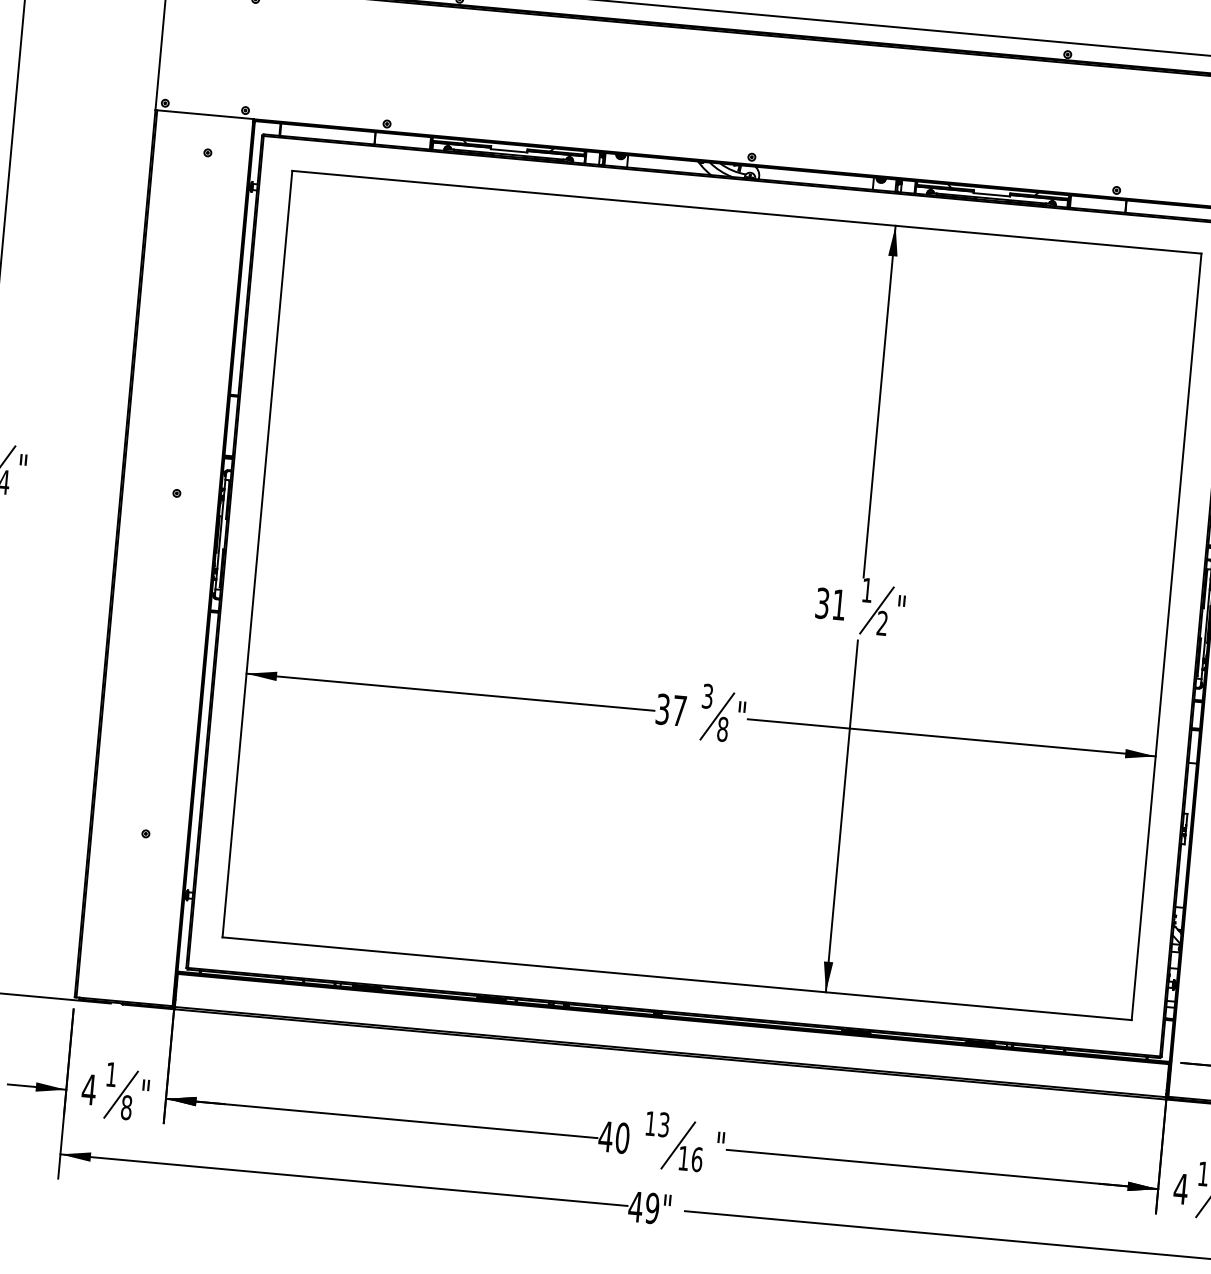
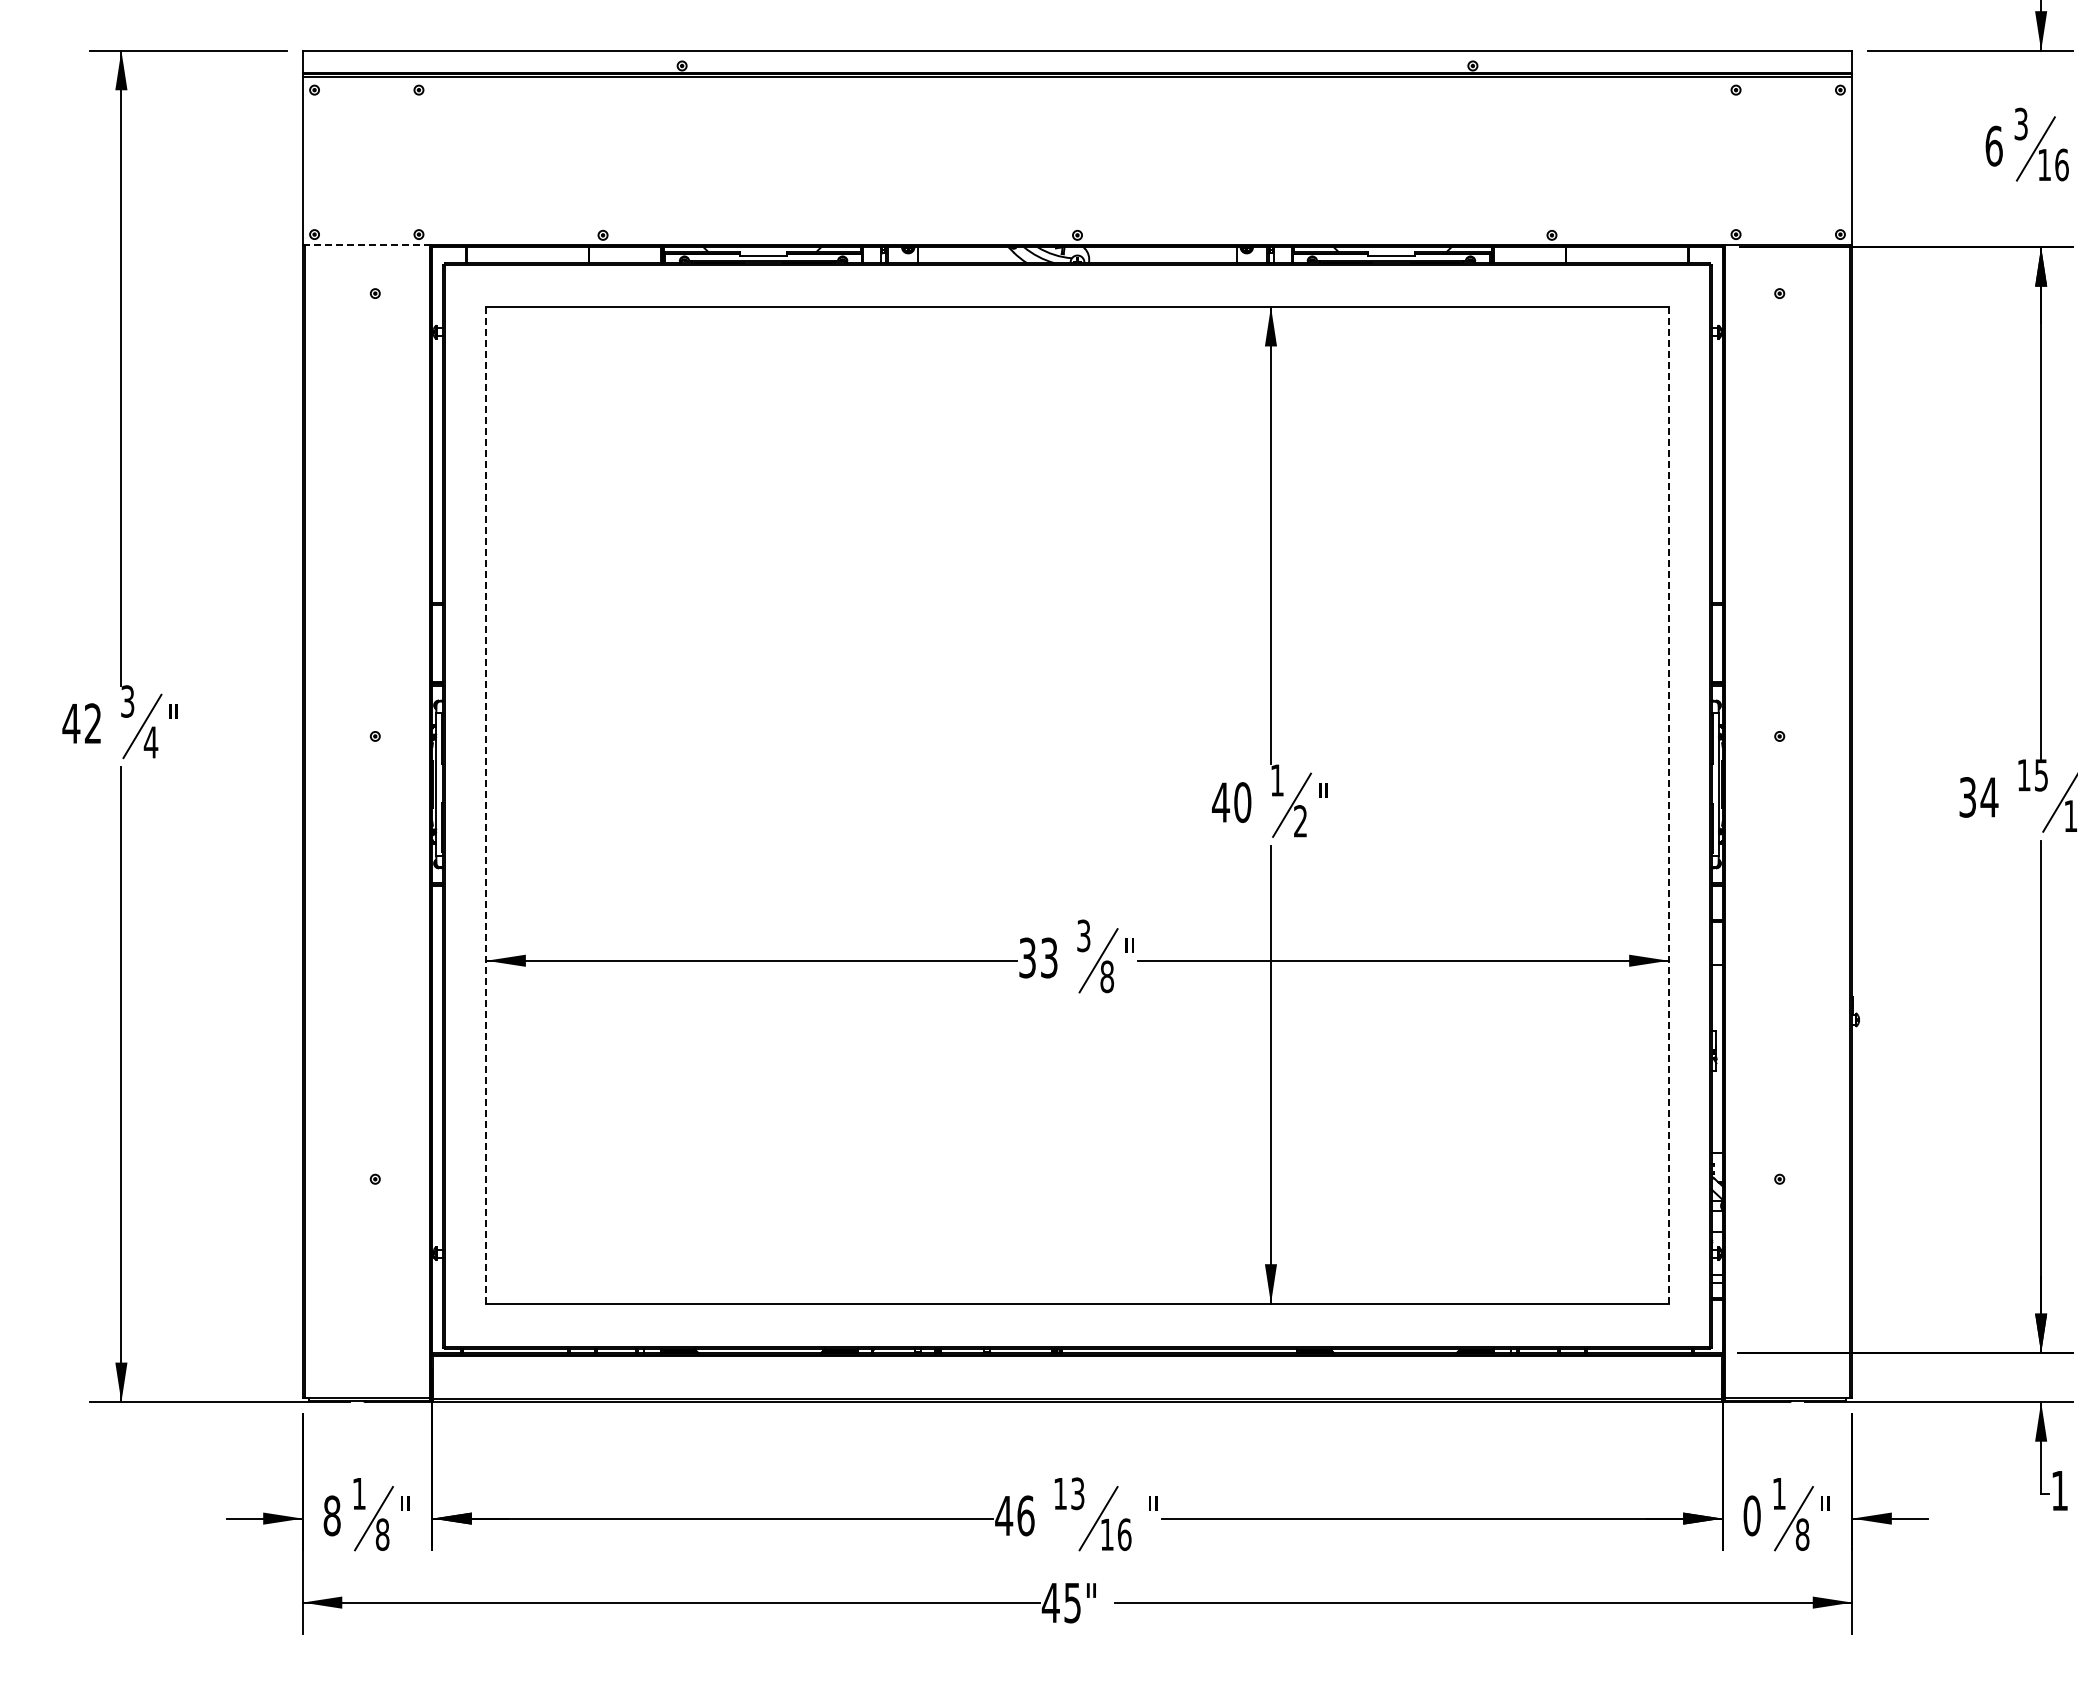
line: (205, 114) -> (367, 244), solid -> dashed
line: (257, 554) -> (486, 805), solid -> dashed
text: (830, 604) -> (1231, 802), 31 -> 40
line: (1166, 636) -> (1668, 804), solid -> dashed
text: (679, 710) -> (1049, 957), 37 -> 33
text: (89, 1089) -> (332, 1515), 4 -> 8
text: (622, 1137) -> (1025, 1515), 40 -> 46
text: (1181, 1188) -> (1752, 1515), 4 -> 0
text: (652, 1208) -> (1072, 1602), 49" -> 45"

